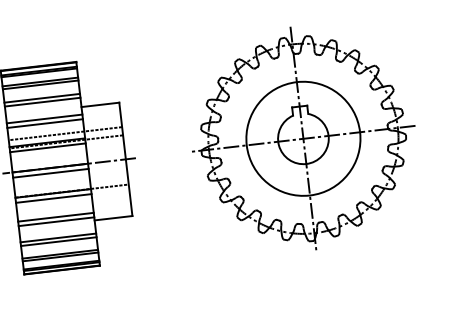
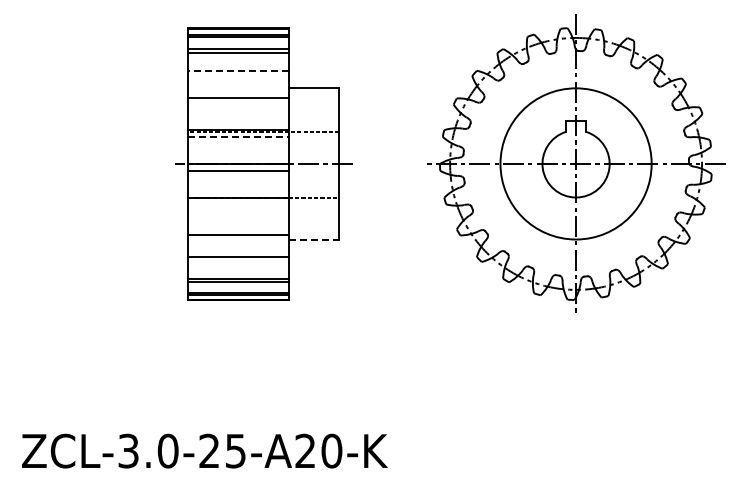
line: (41, 98) -> (237, 70), solid -> dashed
line: (42, 101) -> (238, 75), removed
line: (45, 123) -> (238, 104), removed
line: (65, 133) -> (263, 120), removed
line: (47, 147) -> (238, 136), solid -> dashed
line: (53, 198) -> (238, 204), removed
line: (56, 217) -> (238, 229), removed
line: (113, 218) -> (314, 239), solid -> dashed
line: (58, 241) -> (238, 261), removed

